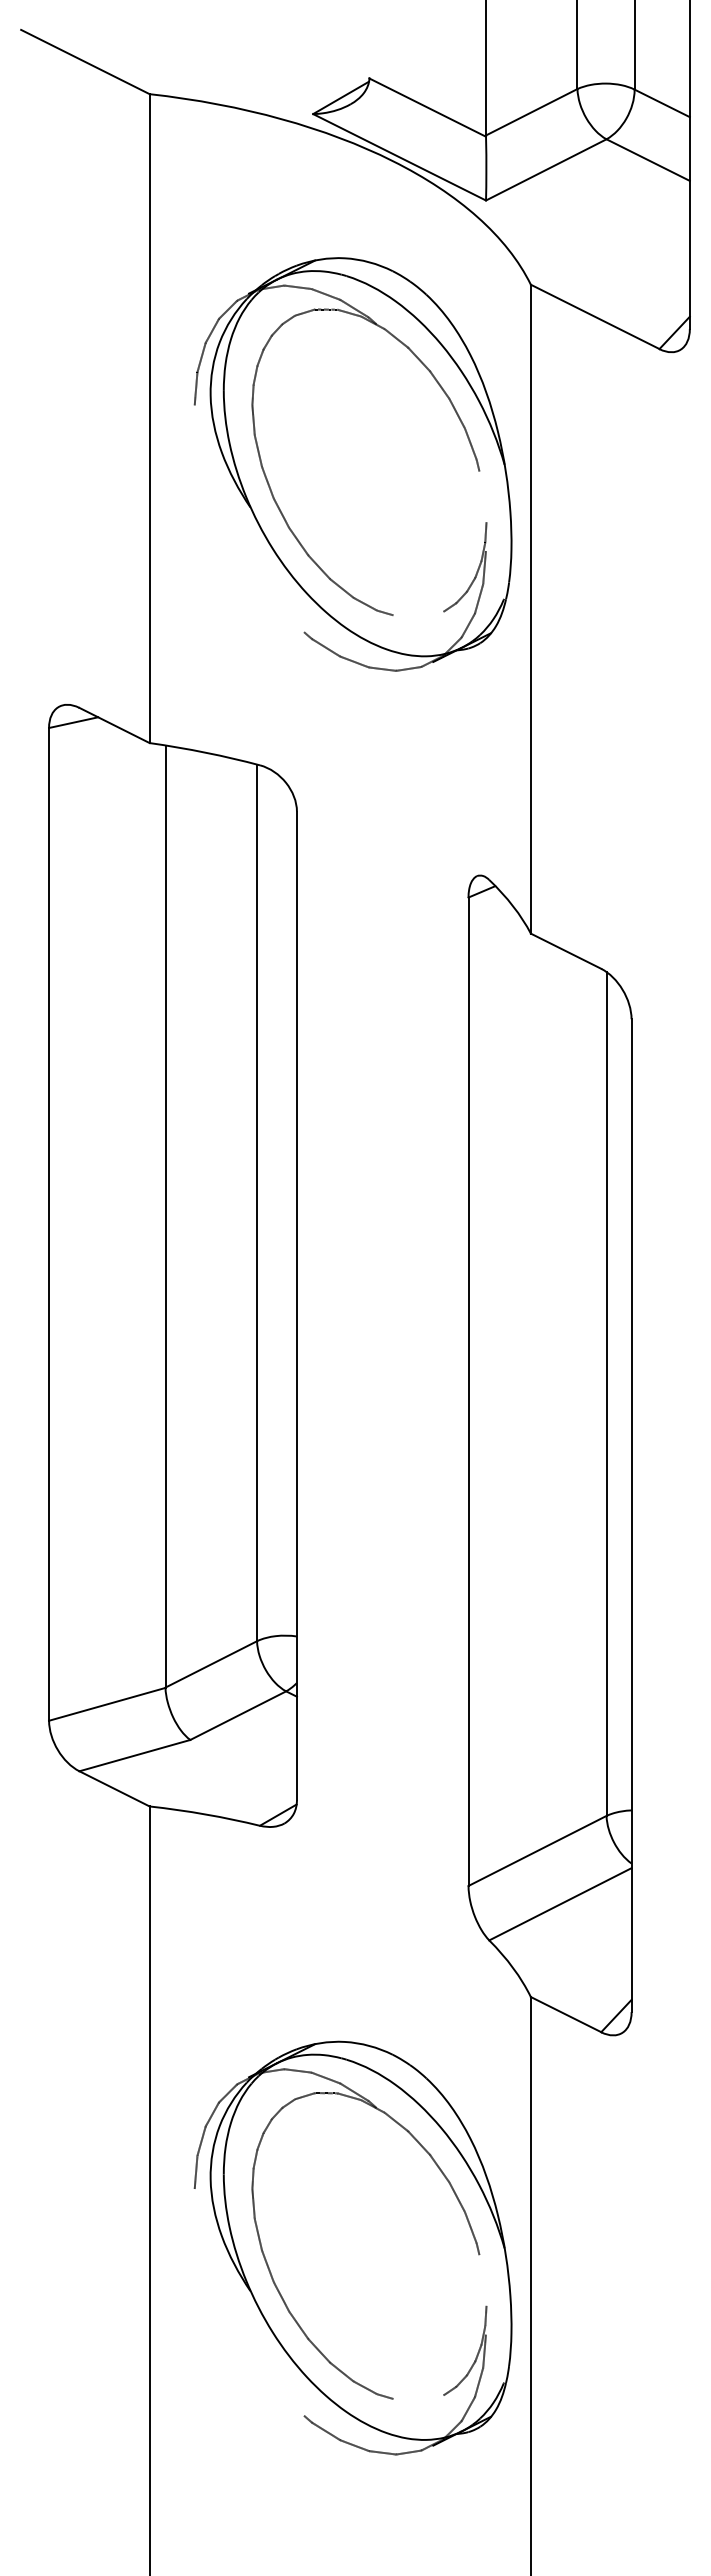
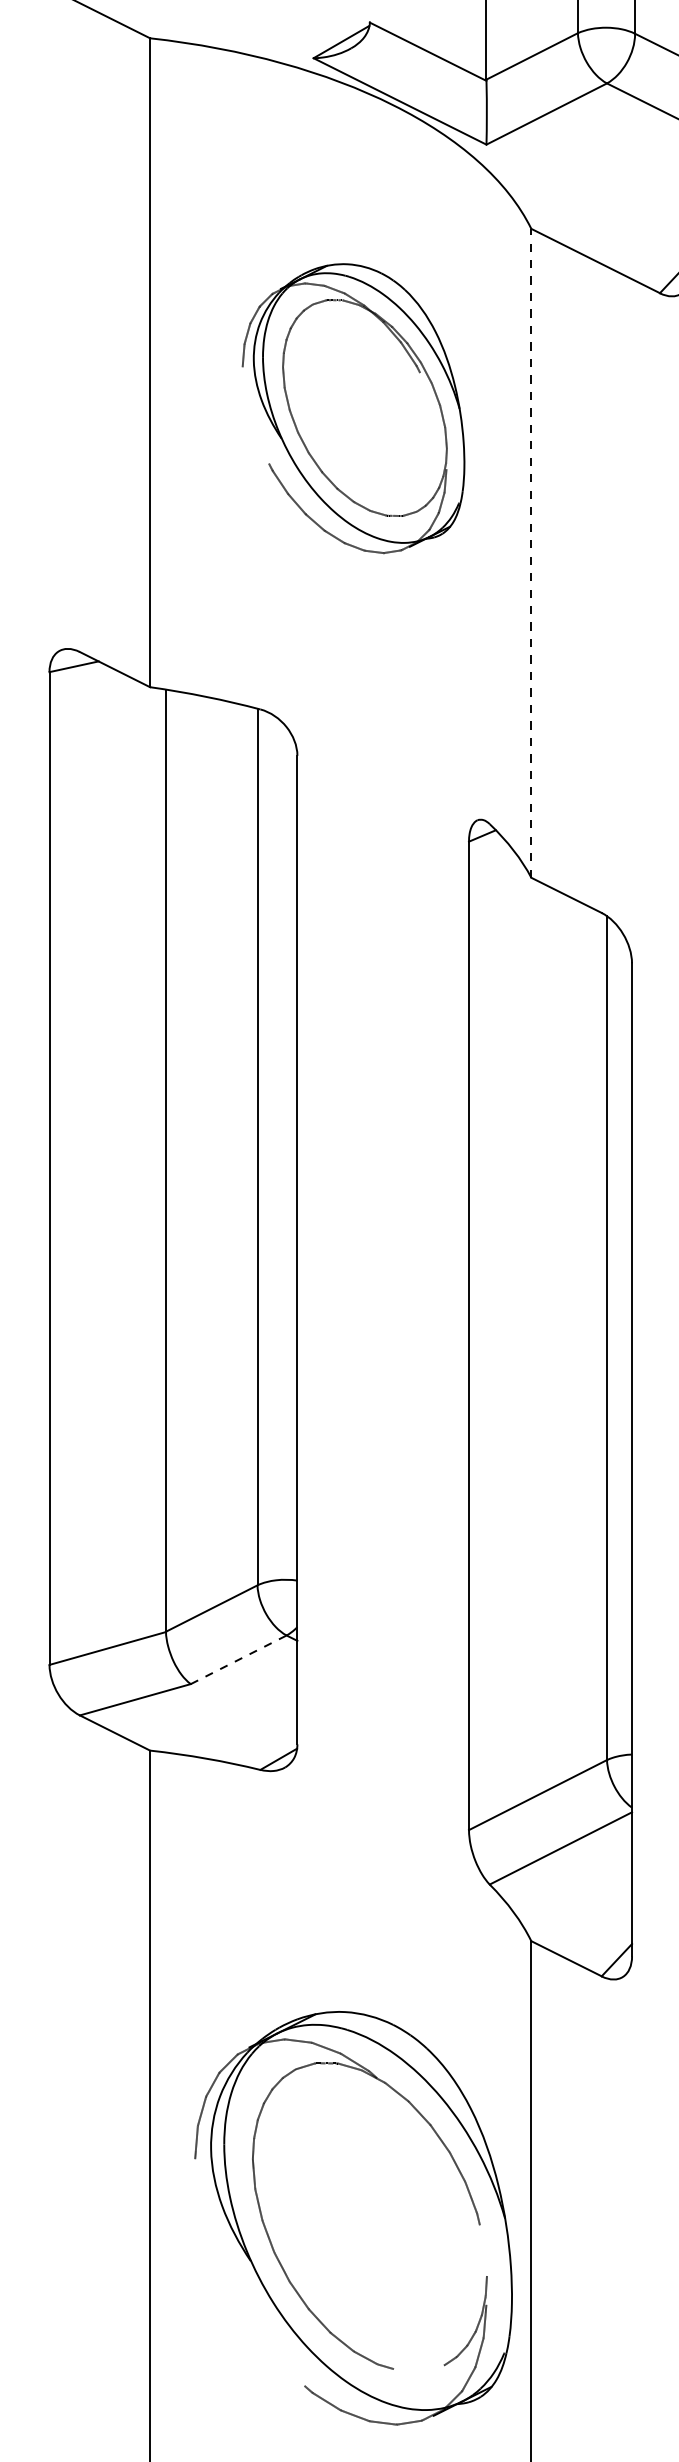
part: (352, 464) -> (352, 408), size x0.7
line: (531, 608) -> (531, 552), solid -> dashed
line: (238, 1715) -> (238, 1659), solid -> dashed
part: (352, 2247) -> (352, 2217), moved

